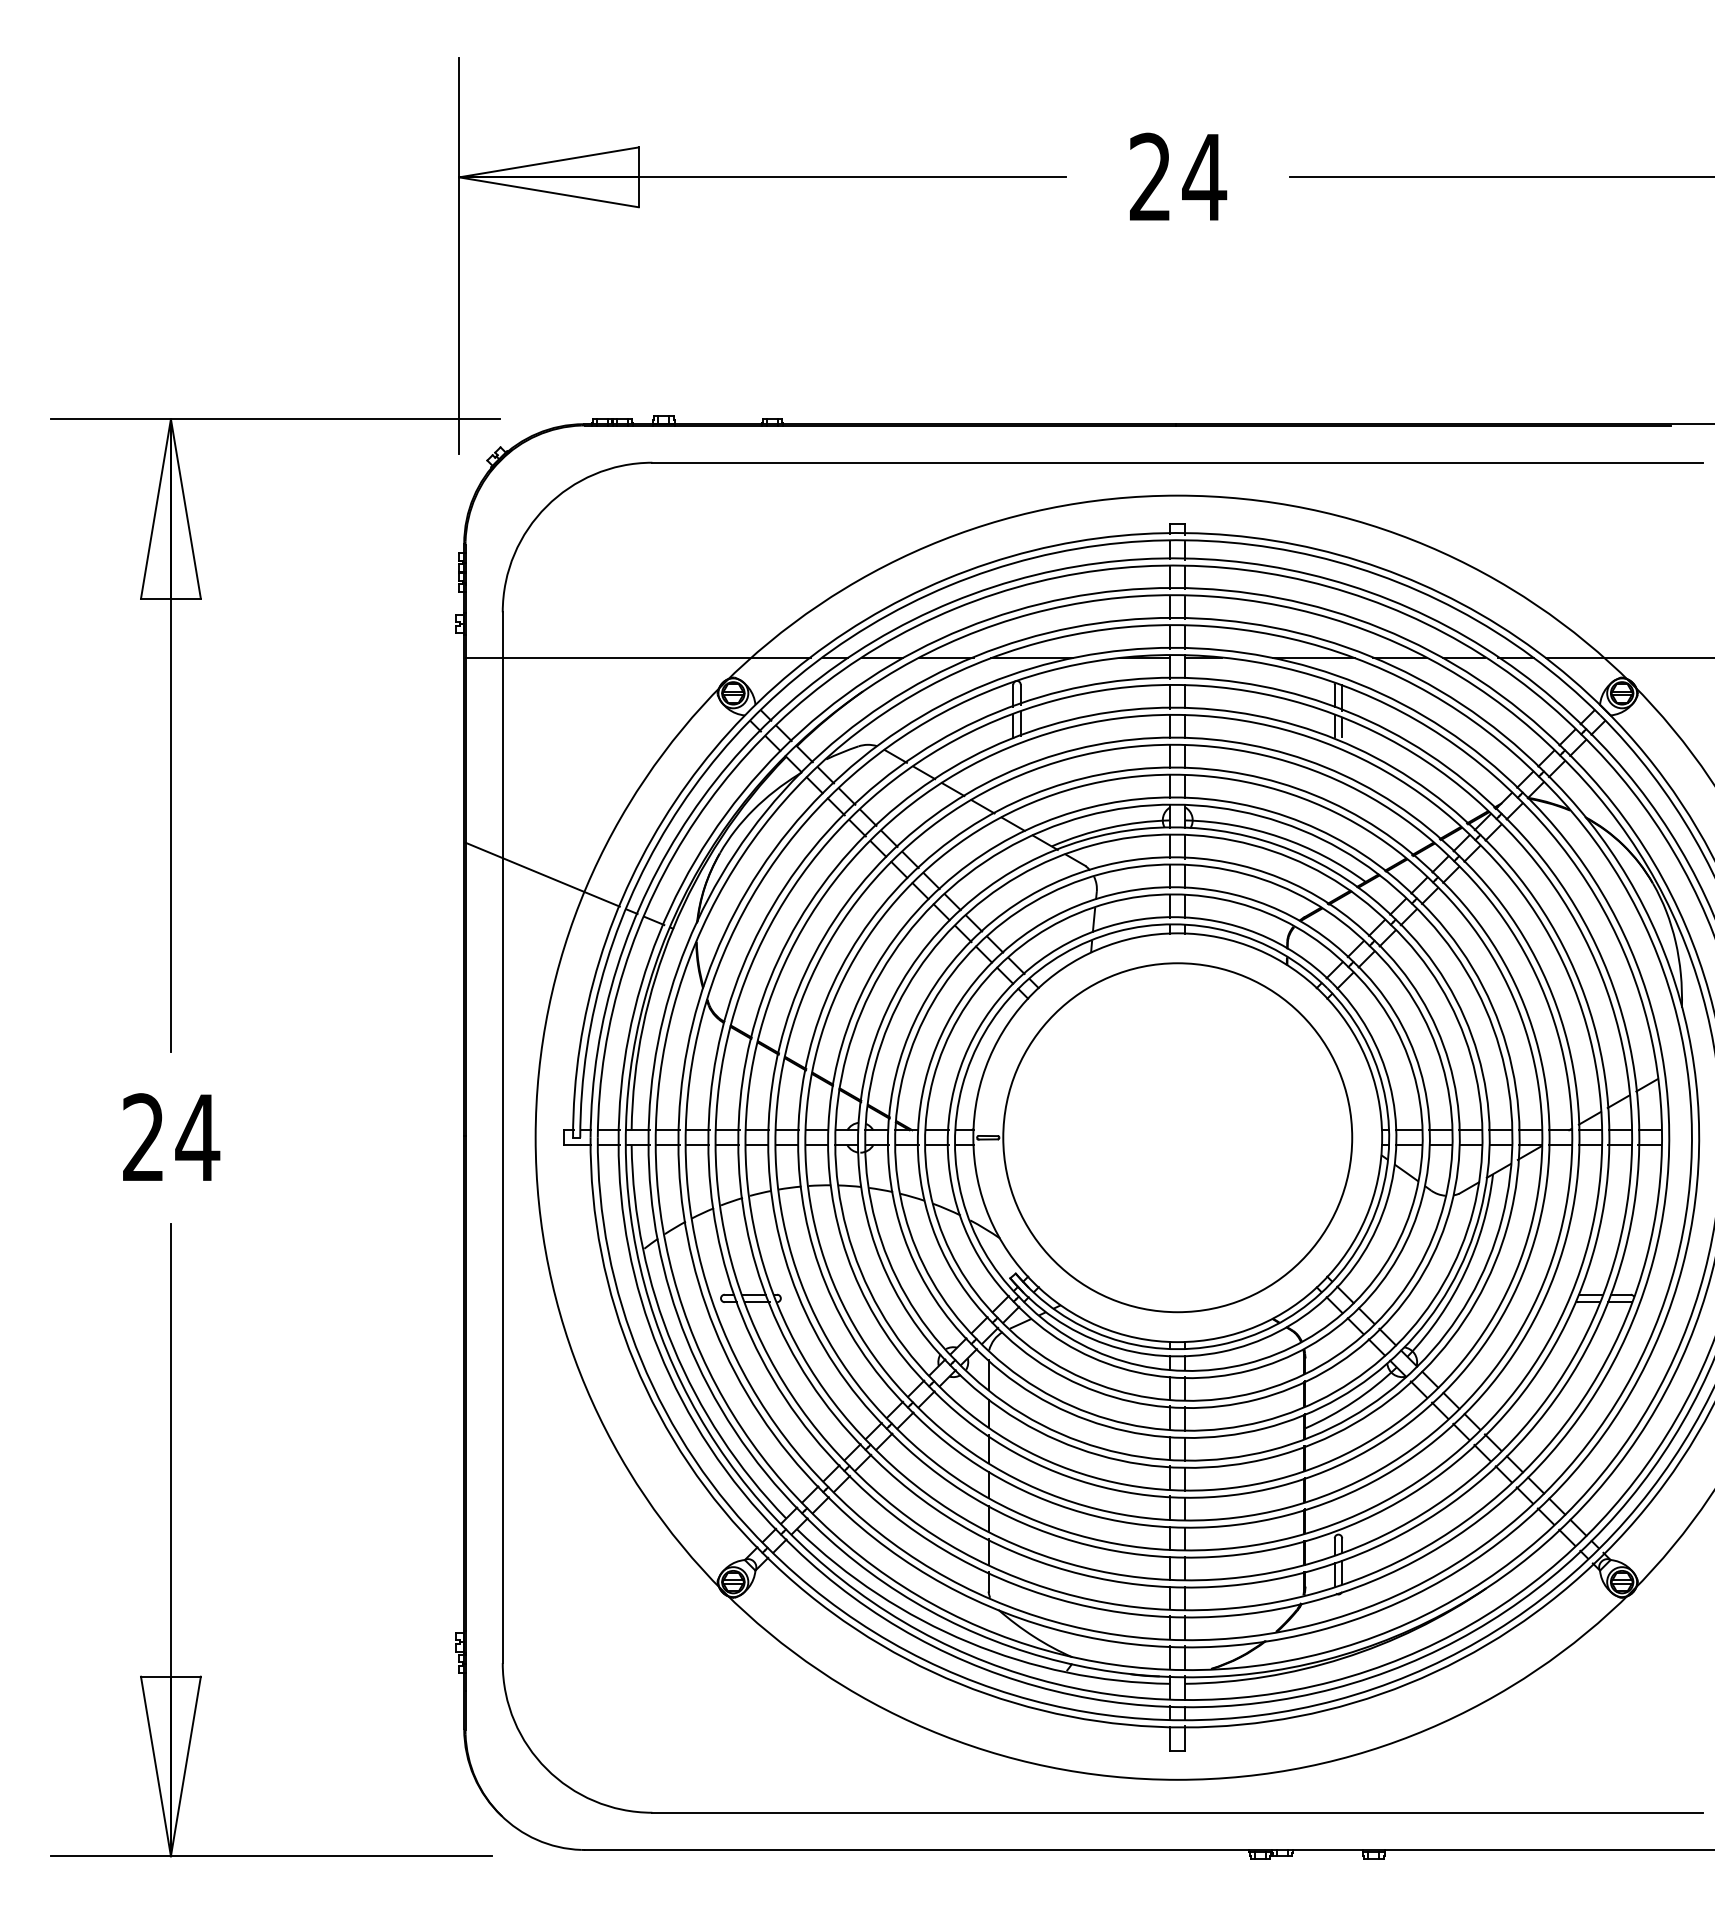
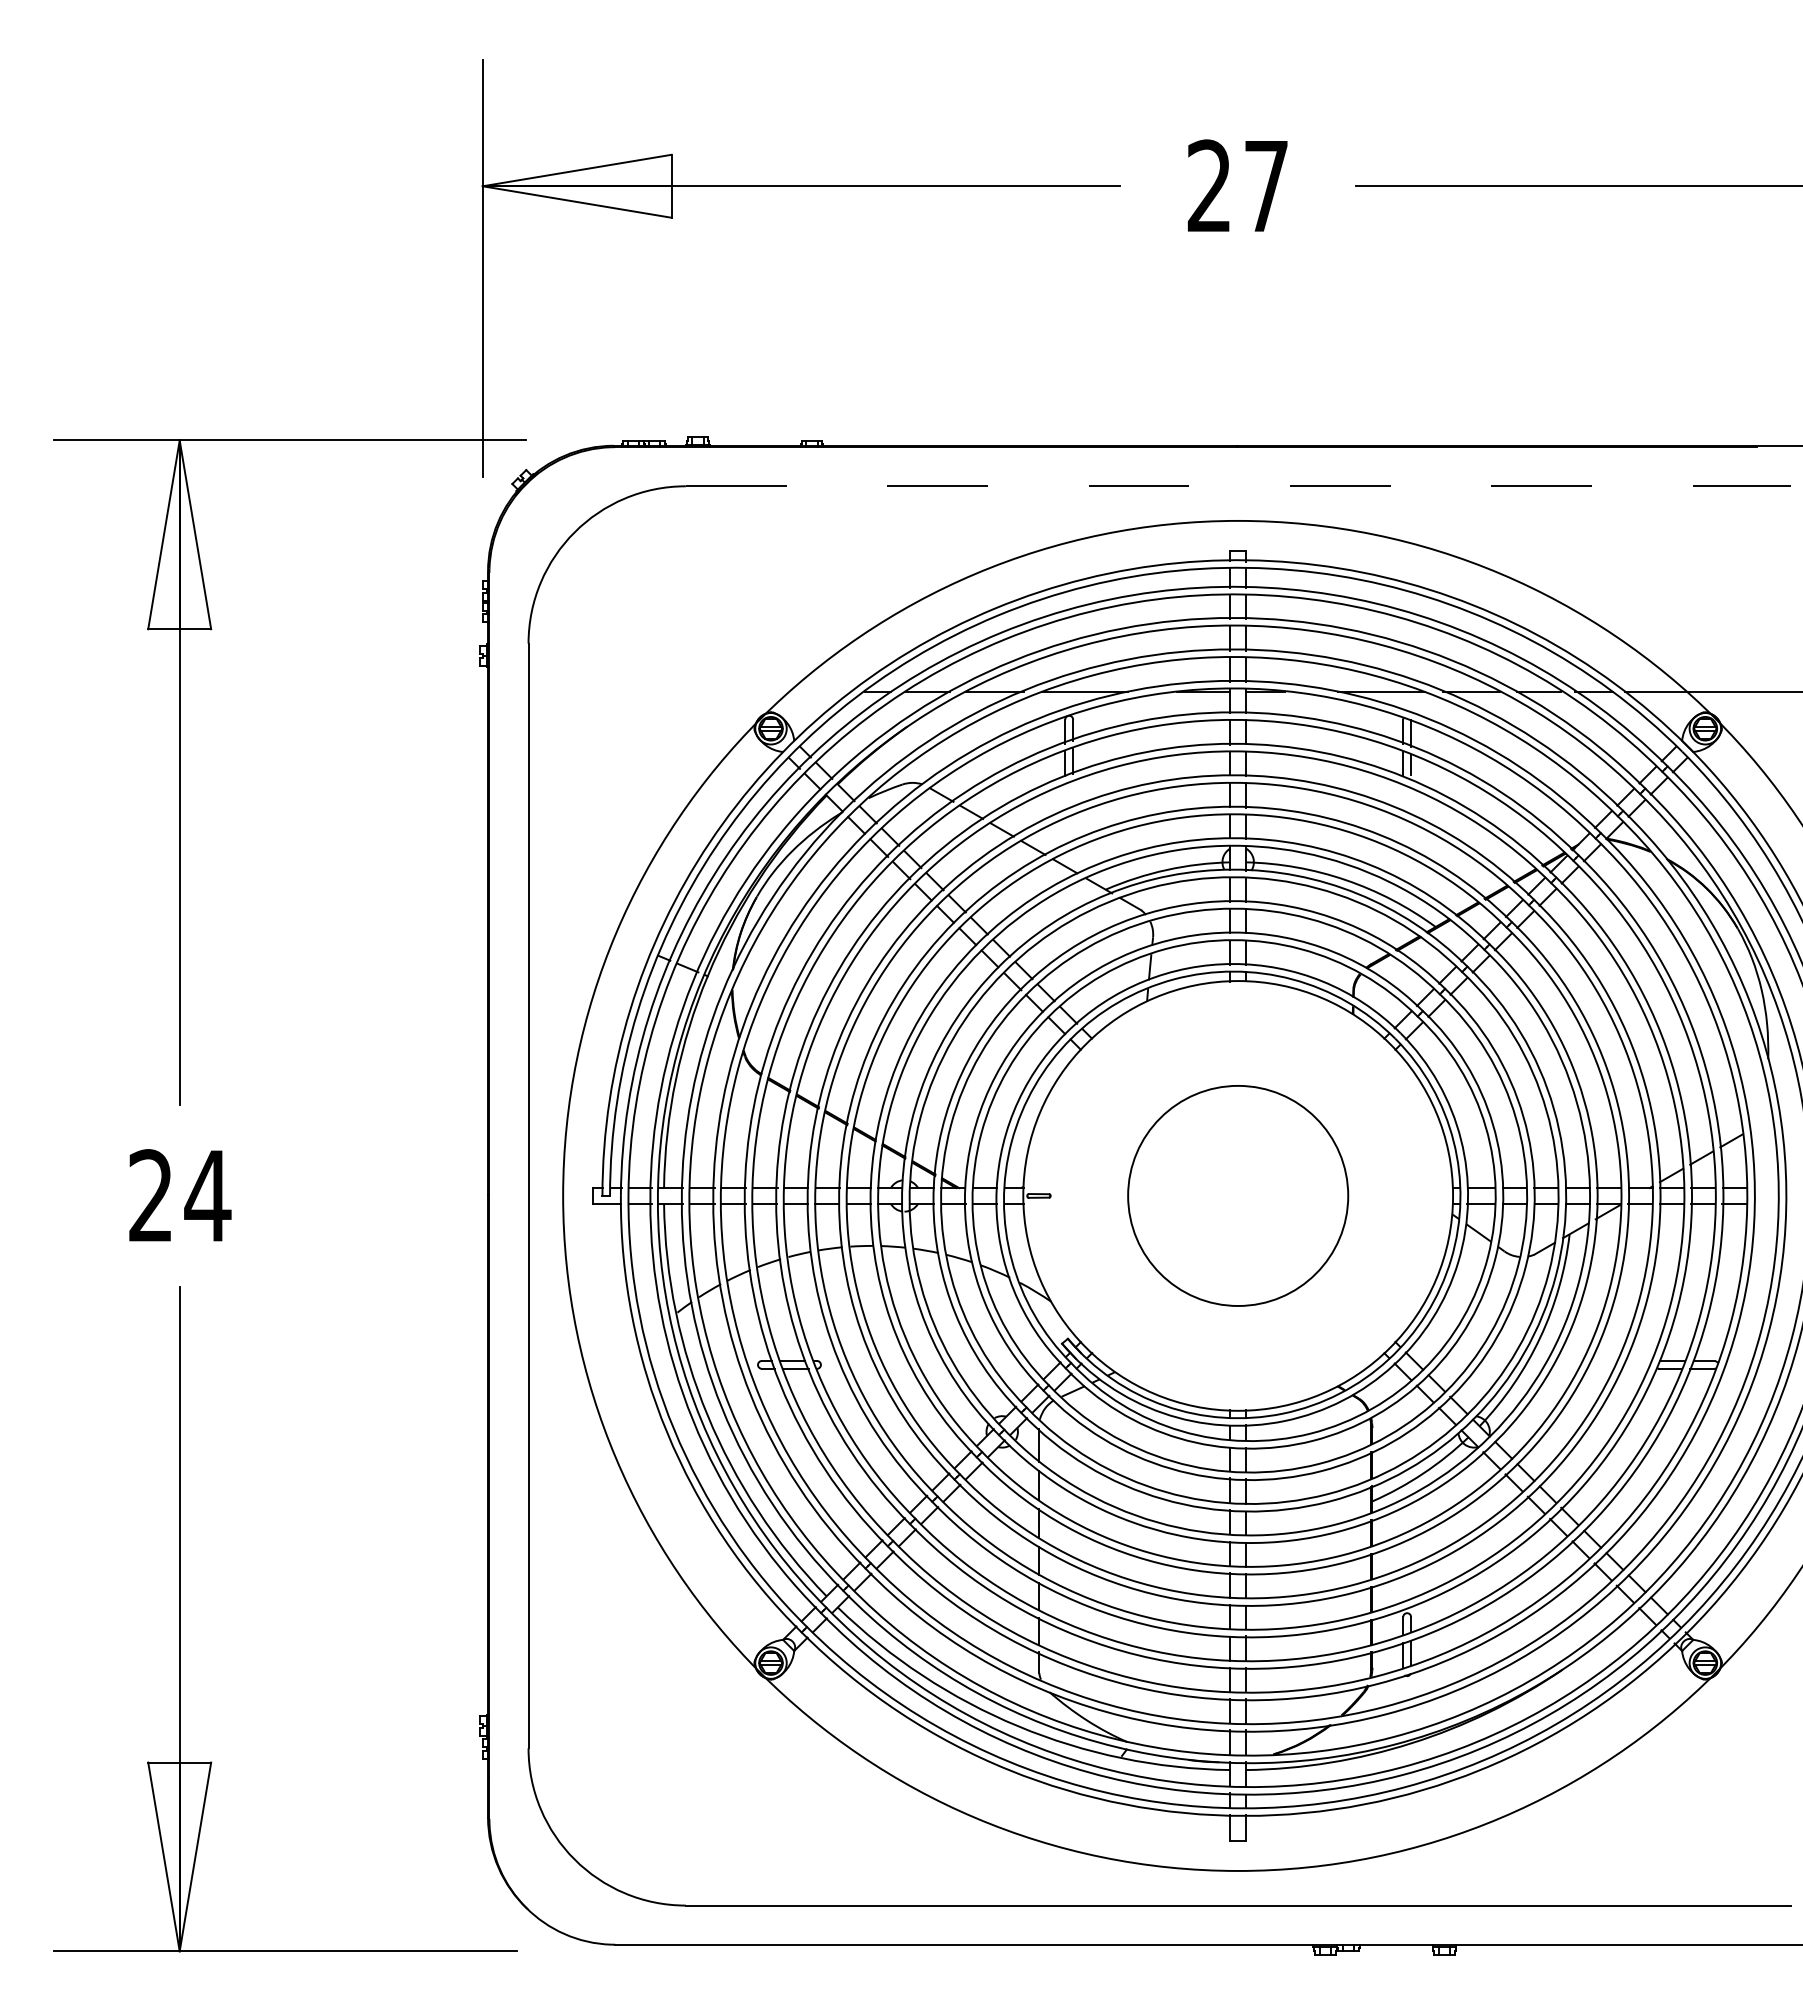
text: (1204, 177) -> (1266, 186), 24 -> 27
line: (1178, 462) -> (1238, 486), solid -> dashed
line: (637, 657) -> (670, 691), removed
line: (542, 873) -> (570, 918), removed
circle: (1177, 1137) -> (1237, 1195), size x0.6

